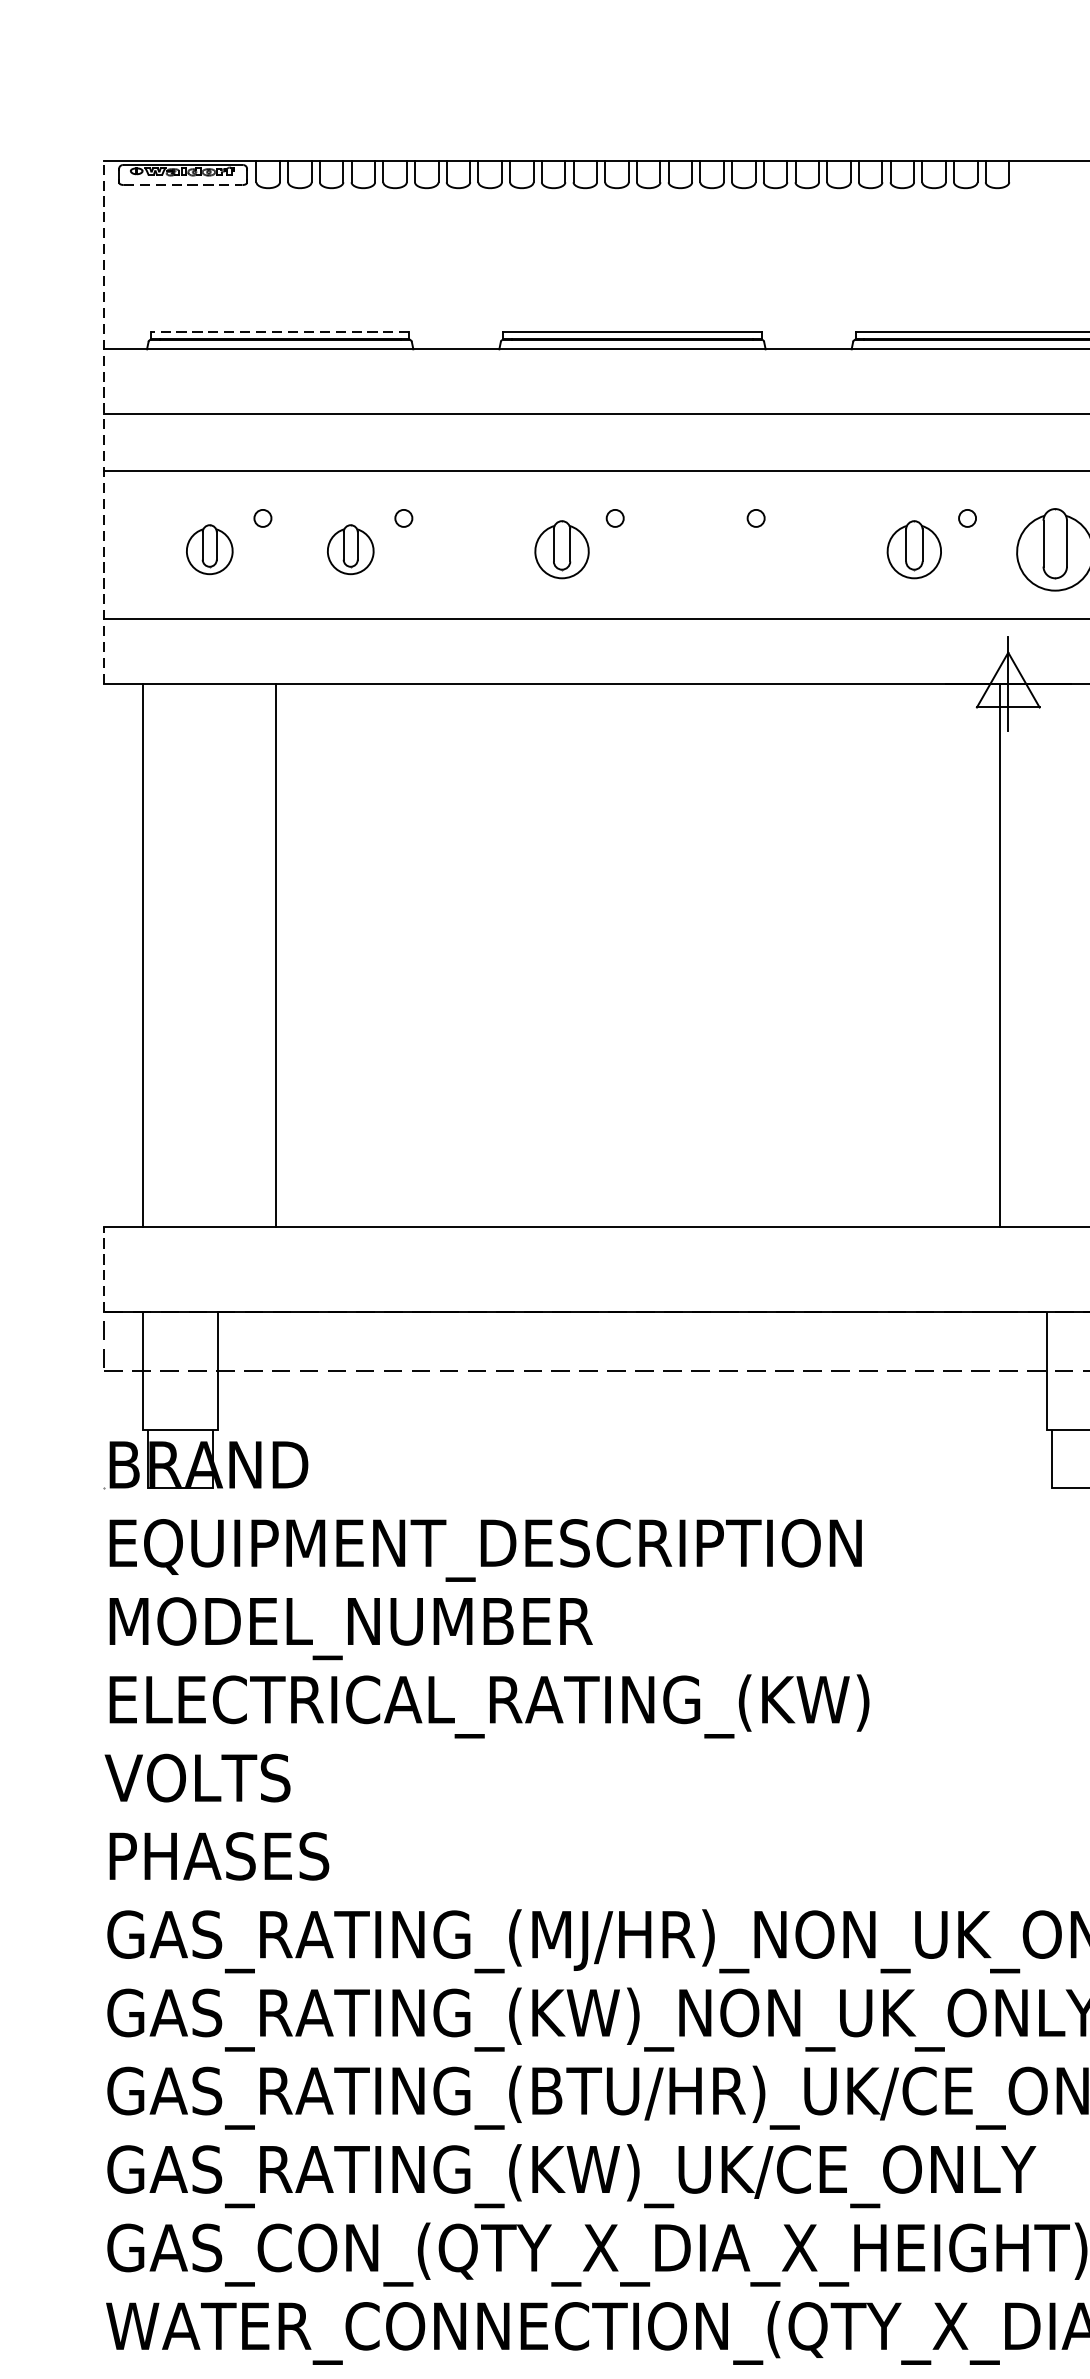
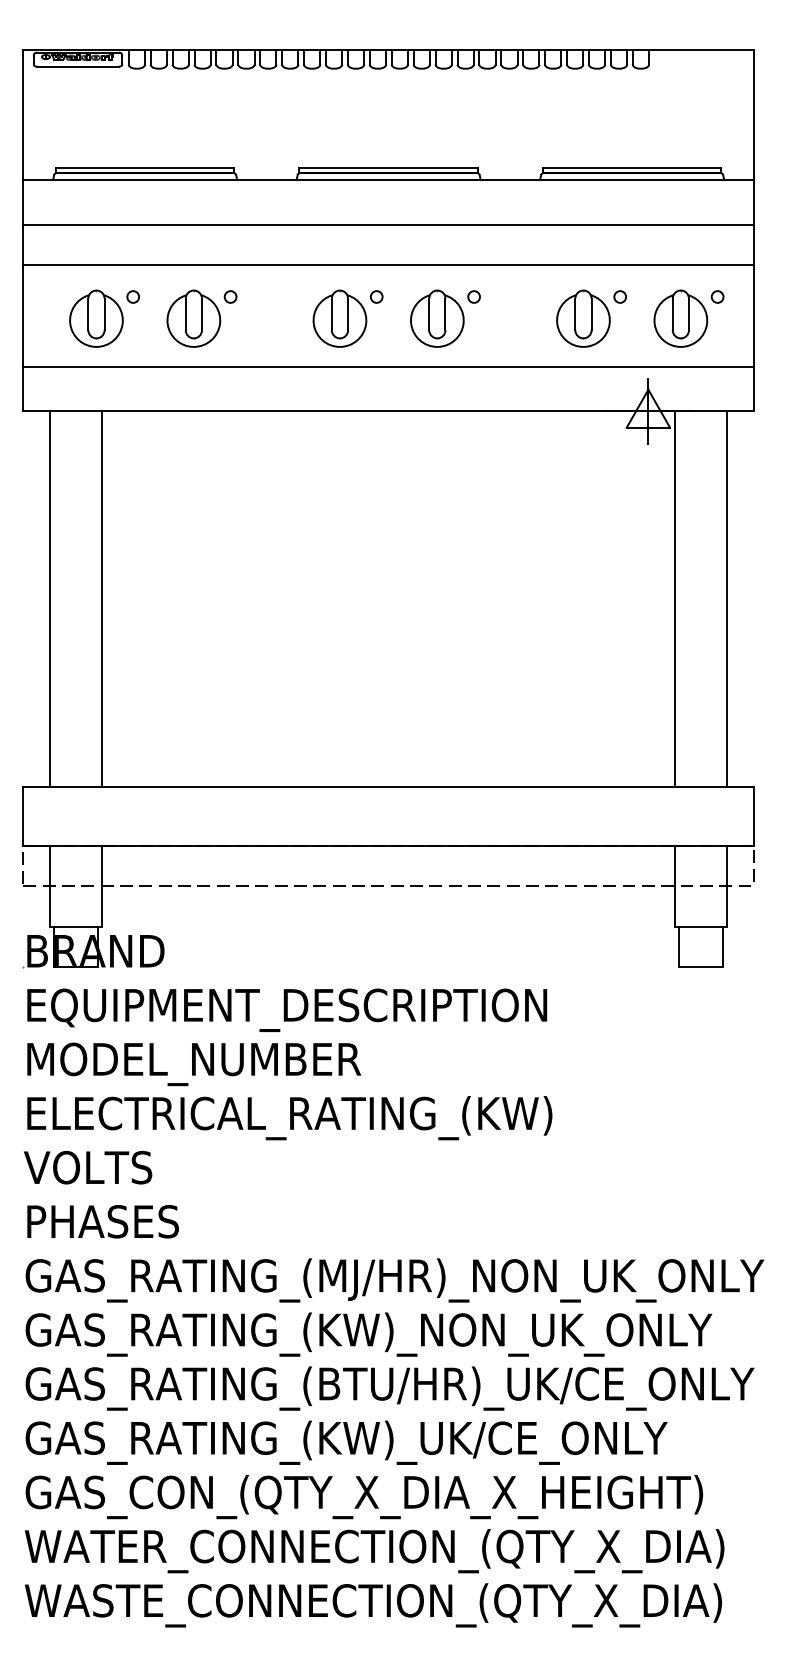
line: (183, 184) -> (78, 66), dashed -> solid
line: (279, 332) -> (144, 168), dashed -> solid
line: (104, 422) -> (23, 230), dashed -> solid
part: (209, 549) -> (96, 318), size x1.67
part: (350, 549) -> (193, 318), size x1.67
part: (561, 549) -> (339, 318), size x1.43
part: (703, 549) -> (437, 318), added
part: (914, 549) -> (583, 318), size x1.43
line: (274, 954) -> (101, 598), moved
line: (999, 954) -> (675, 598), moved
line: (104, 1268) -> (23, 815), dashed -> solid

